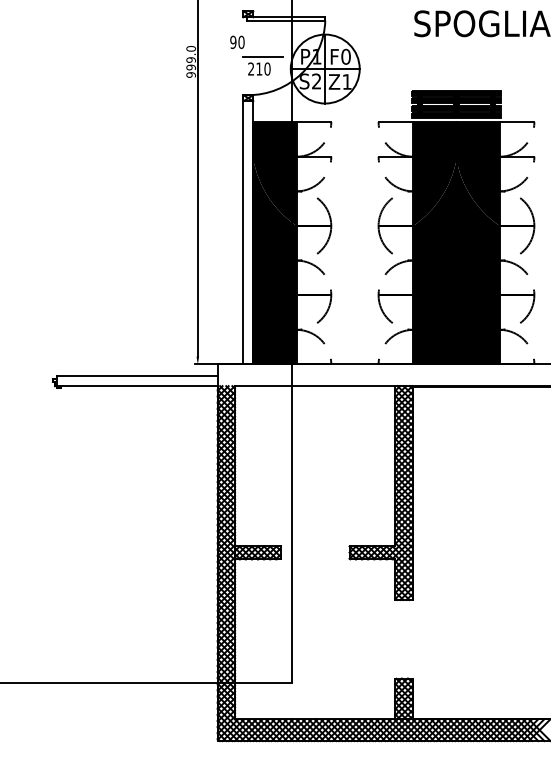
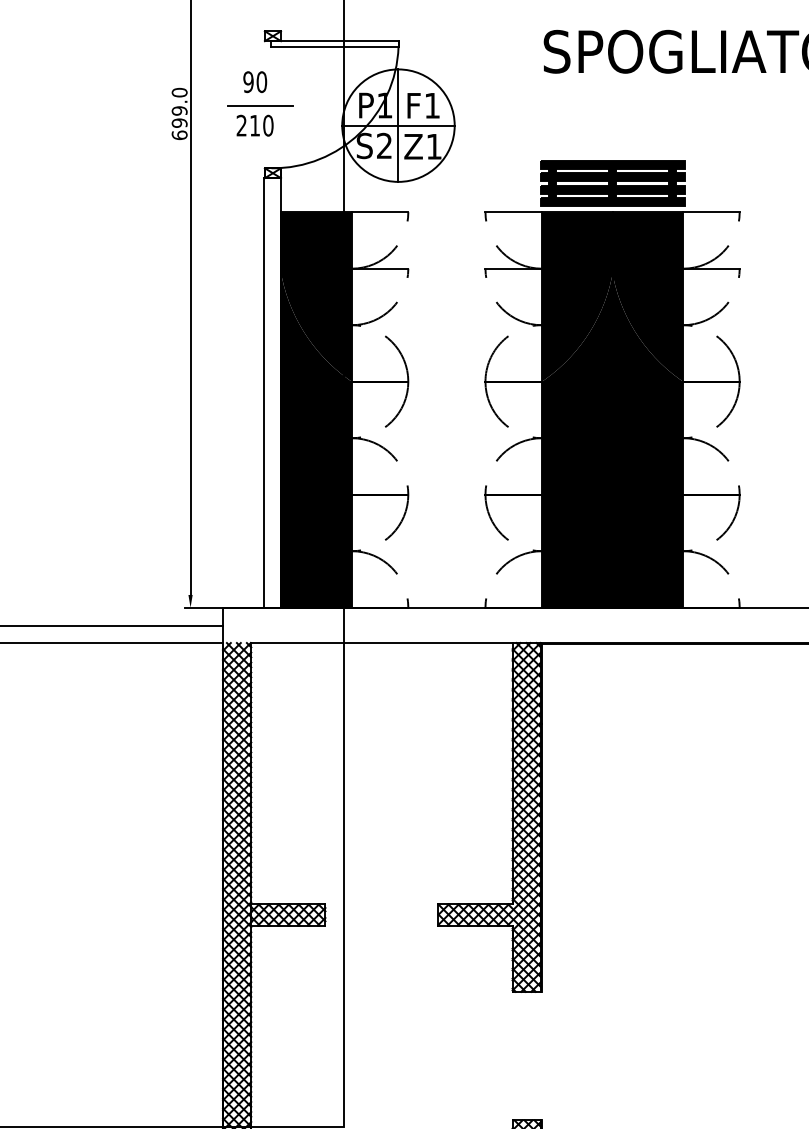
text: (345, 56) -> (431, 105), F0 -> F1
part: (262, 65) -> (260, 119), moved
text: (190, 74) -> (178, 134), 999.0 -> 699.0

